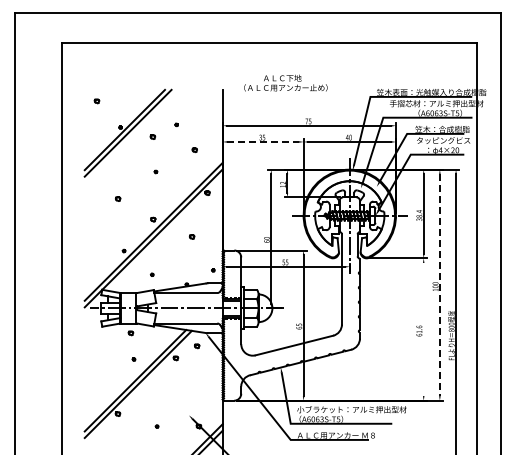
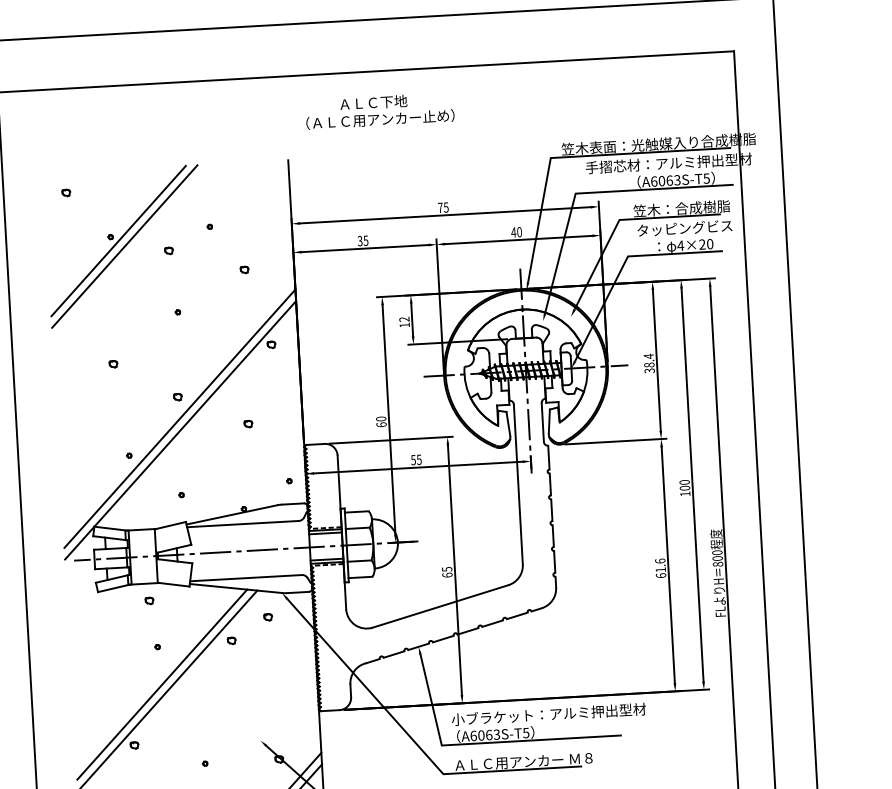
text: (285, 82) -> (379, 109), moved
line: (263, 141) -> (365, 247), dashed -> solid
line: (439, 285) -> (691, 485), dashed -> solid
line: (423, 329) -> (667, 565), added

